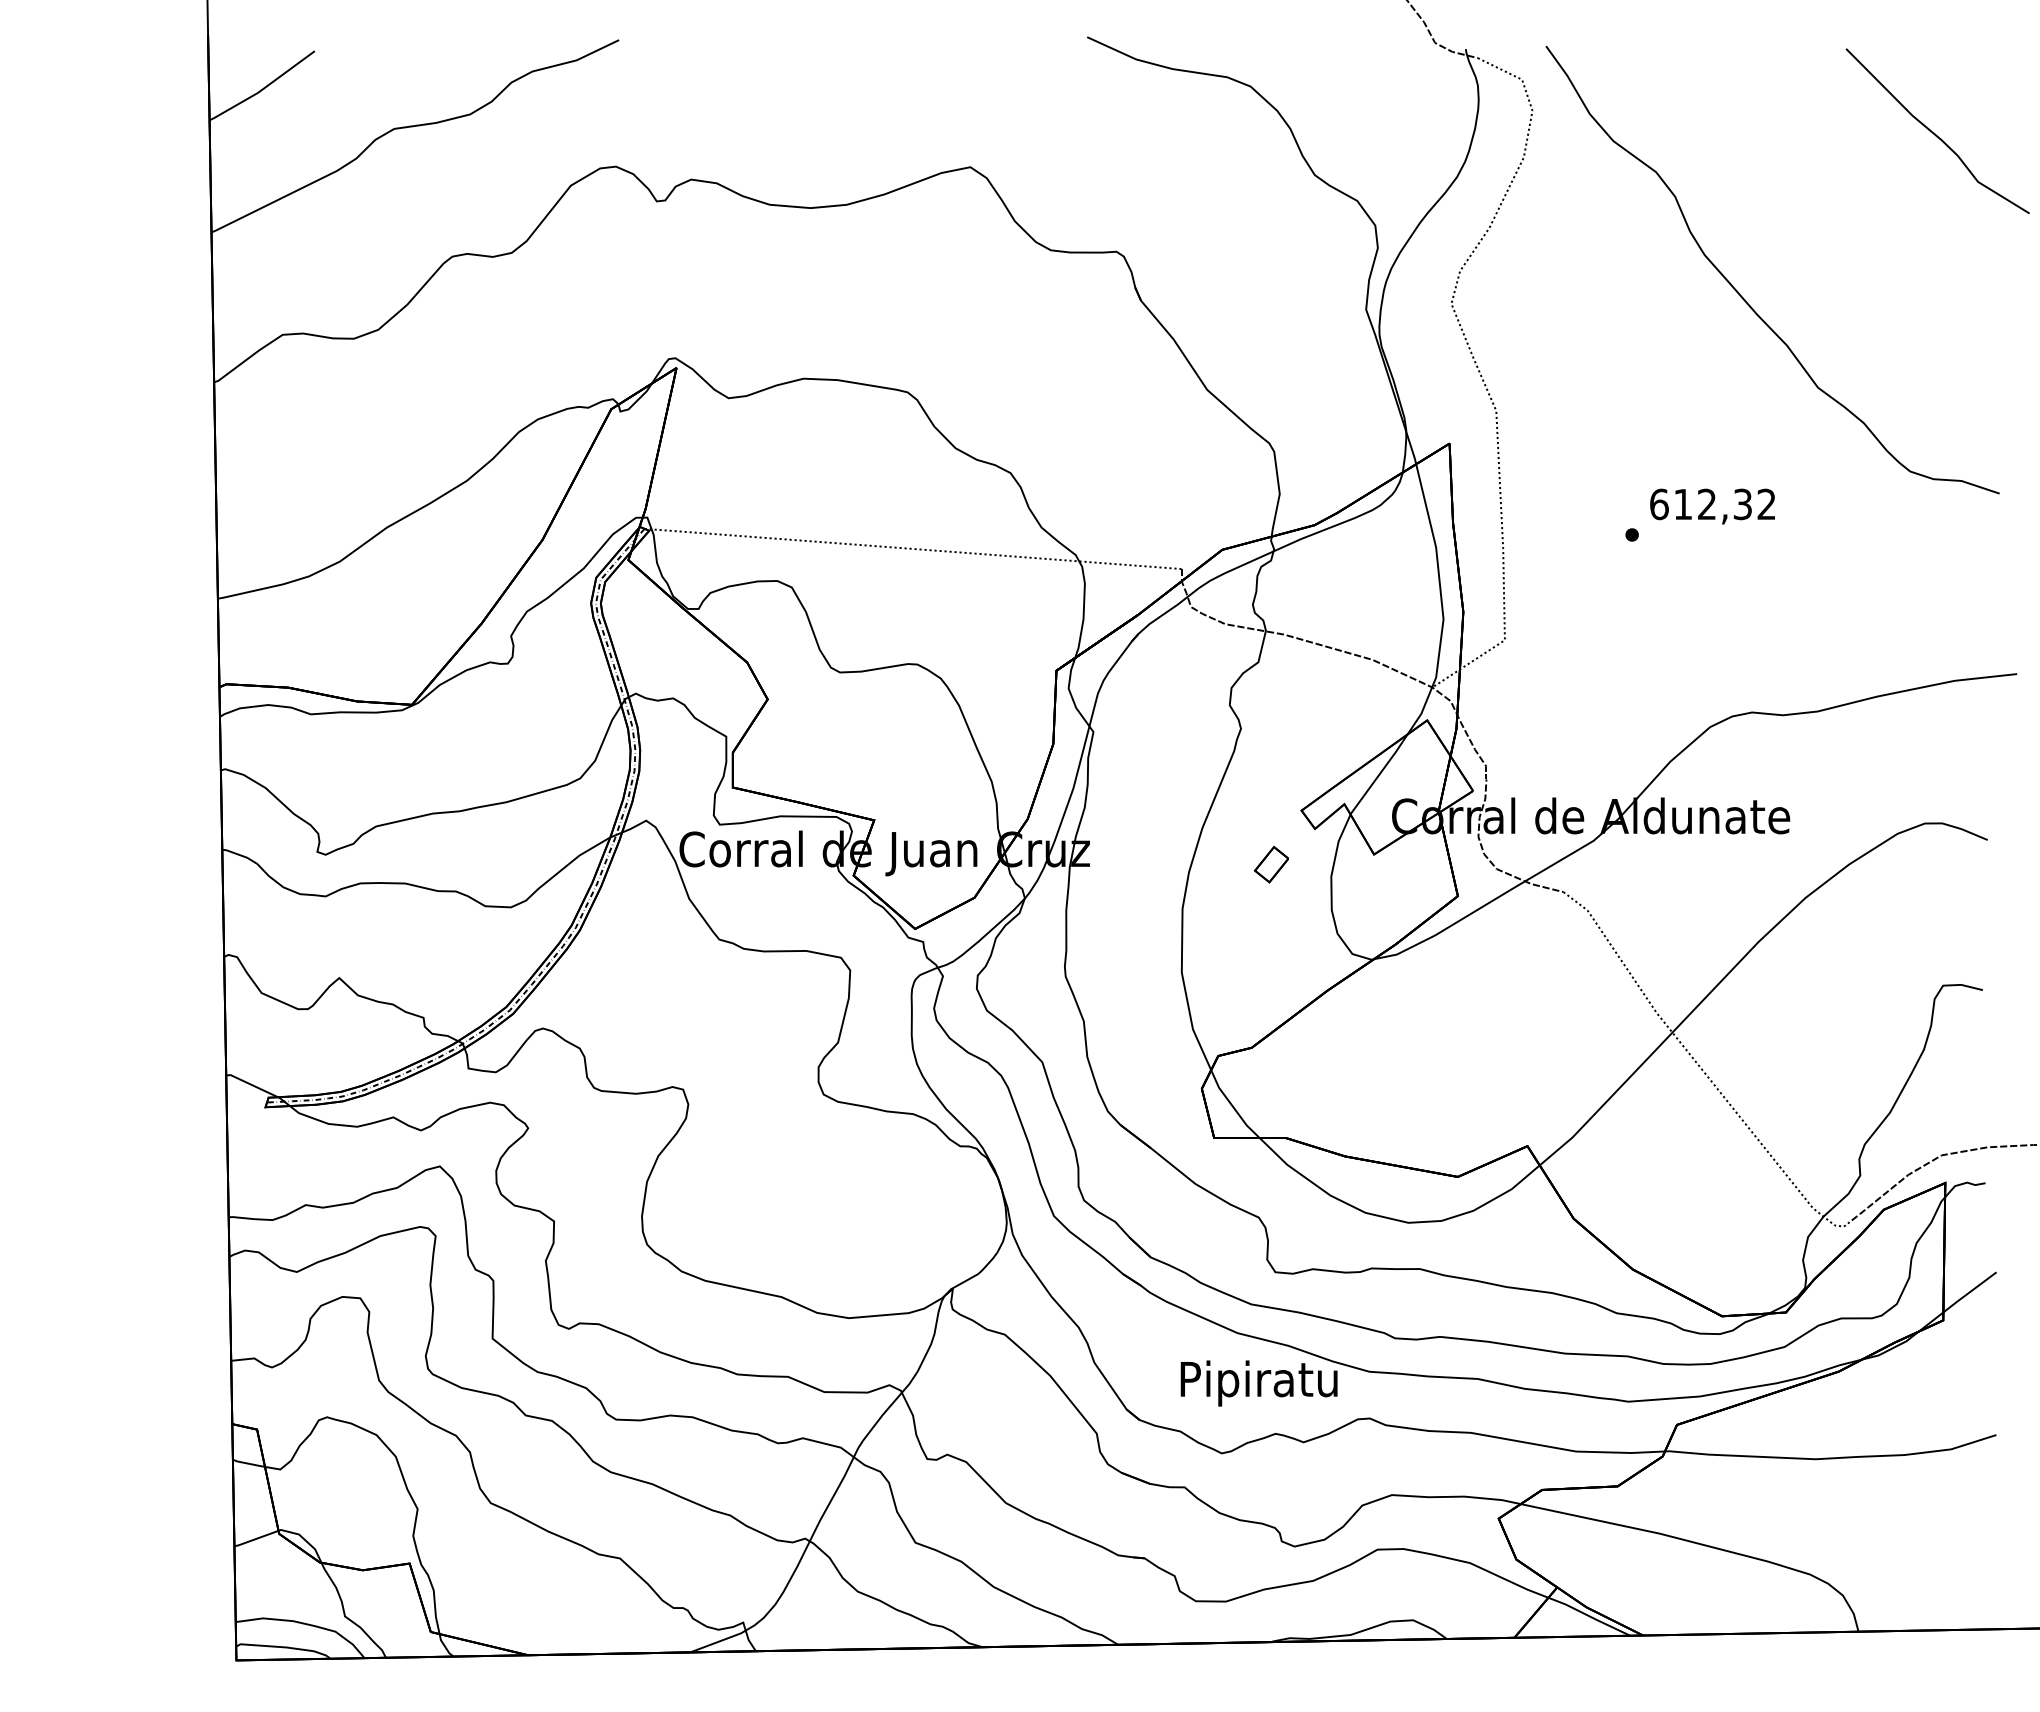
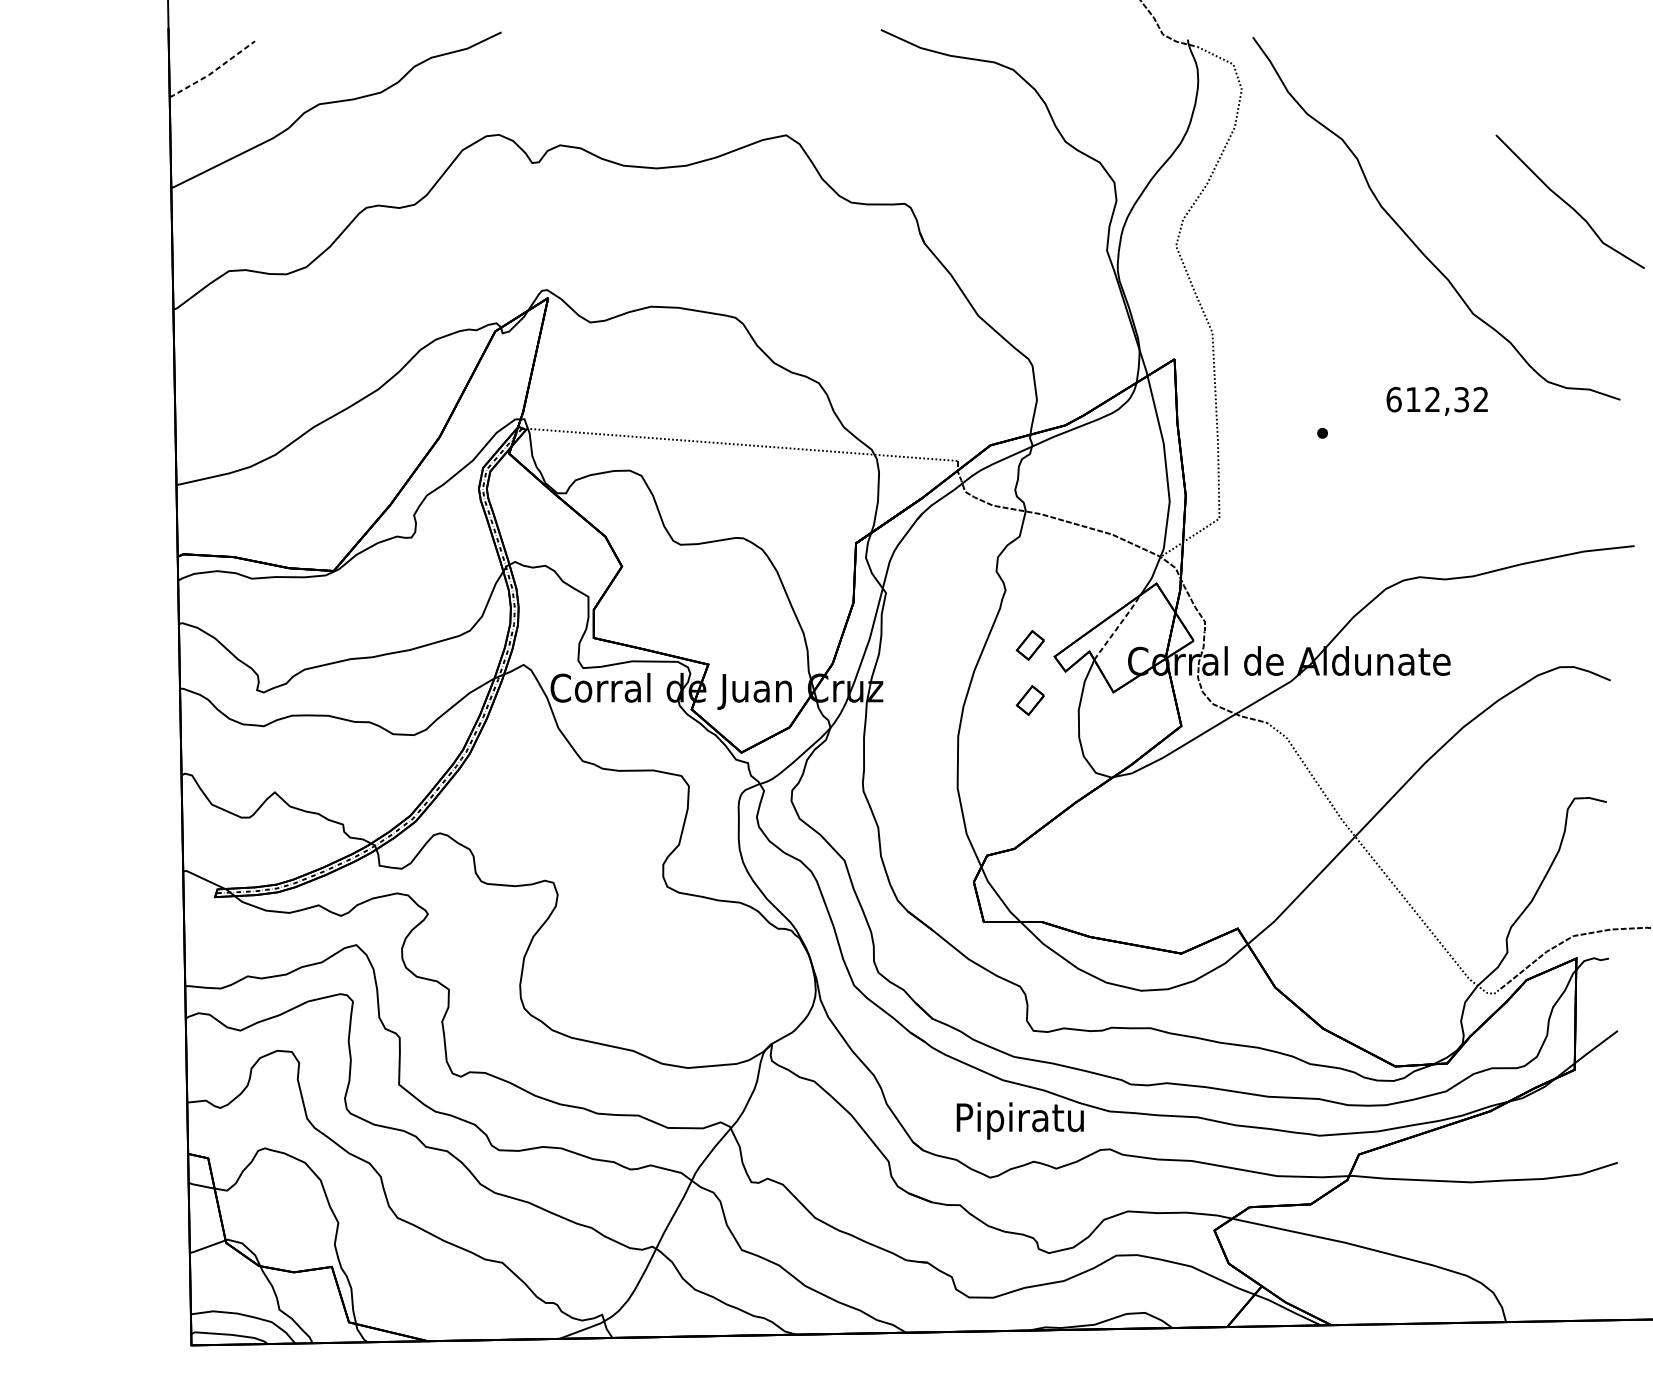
line: (263, 88) -> (213, 71), solid -> dashed
curve: (1934, 132) -> (1567, 202), moved
text: (1712, 506) -> (1437, 401), moved
line: (1379, 774) -> (1117, 627), solid -> dashed
part: (1270, 796) -> (1029, 645), added

